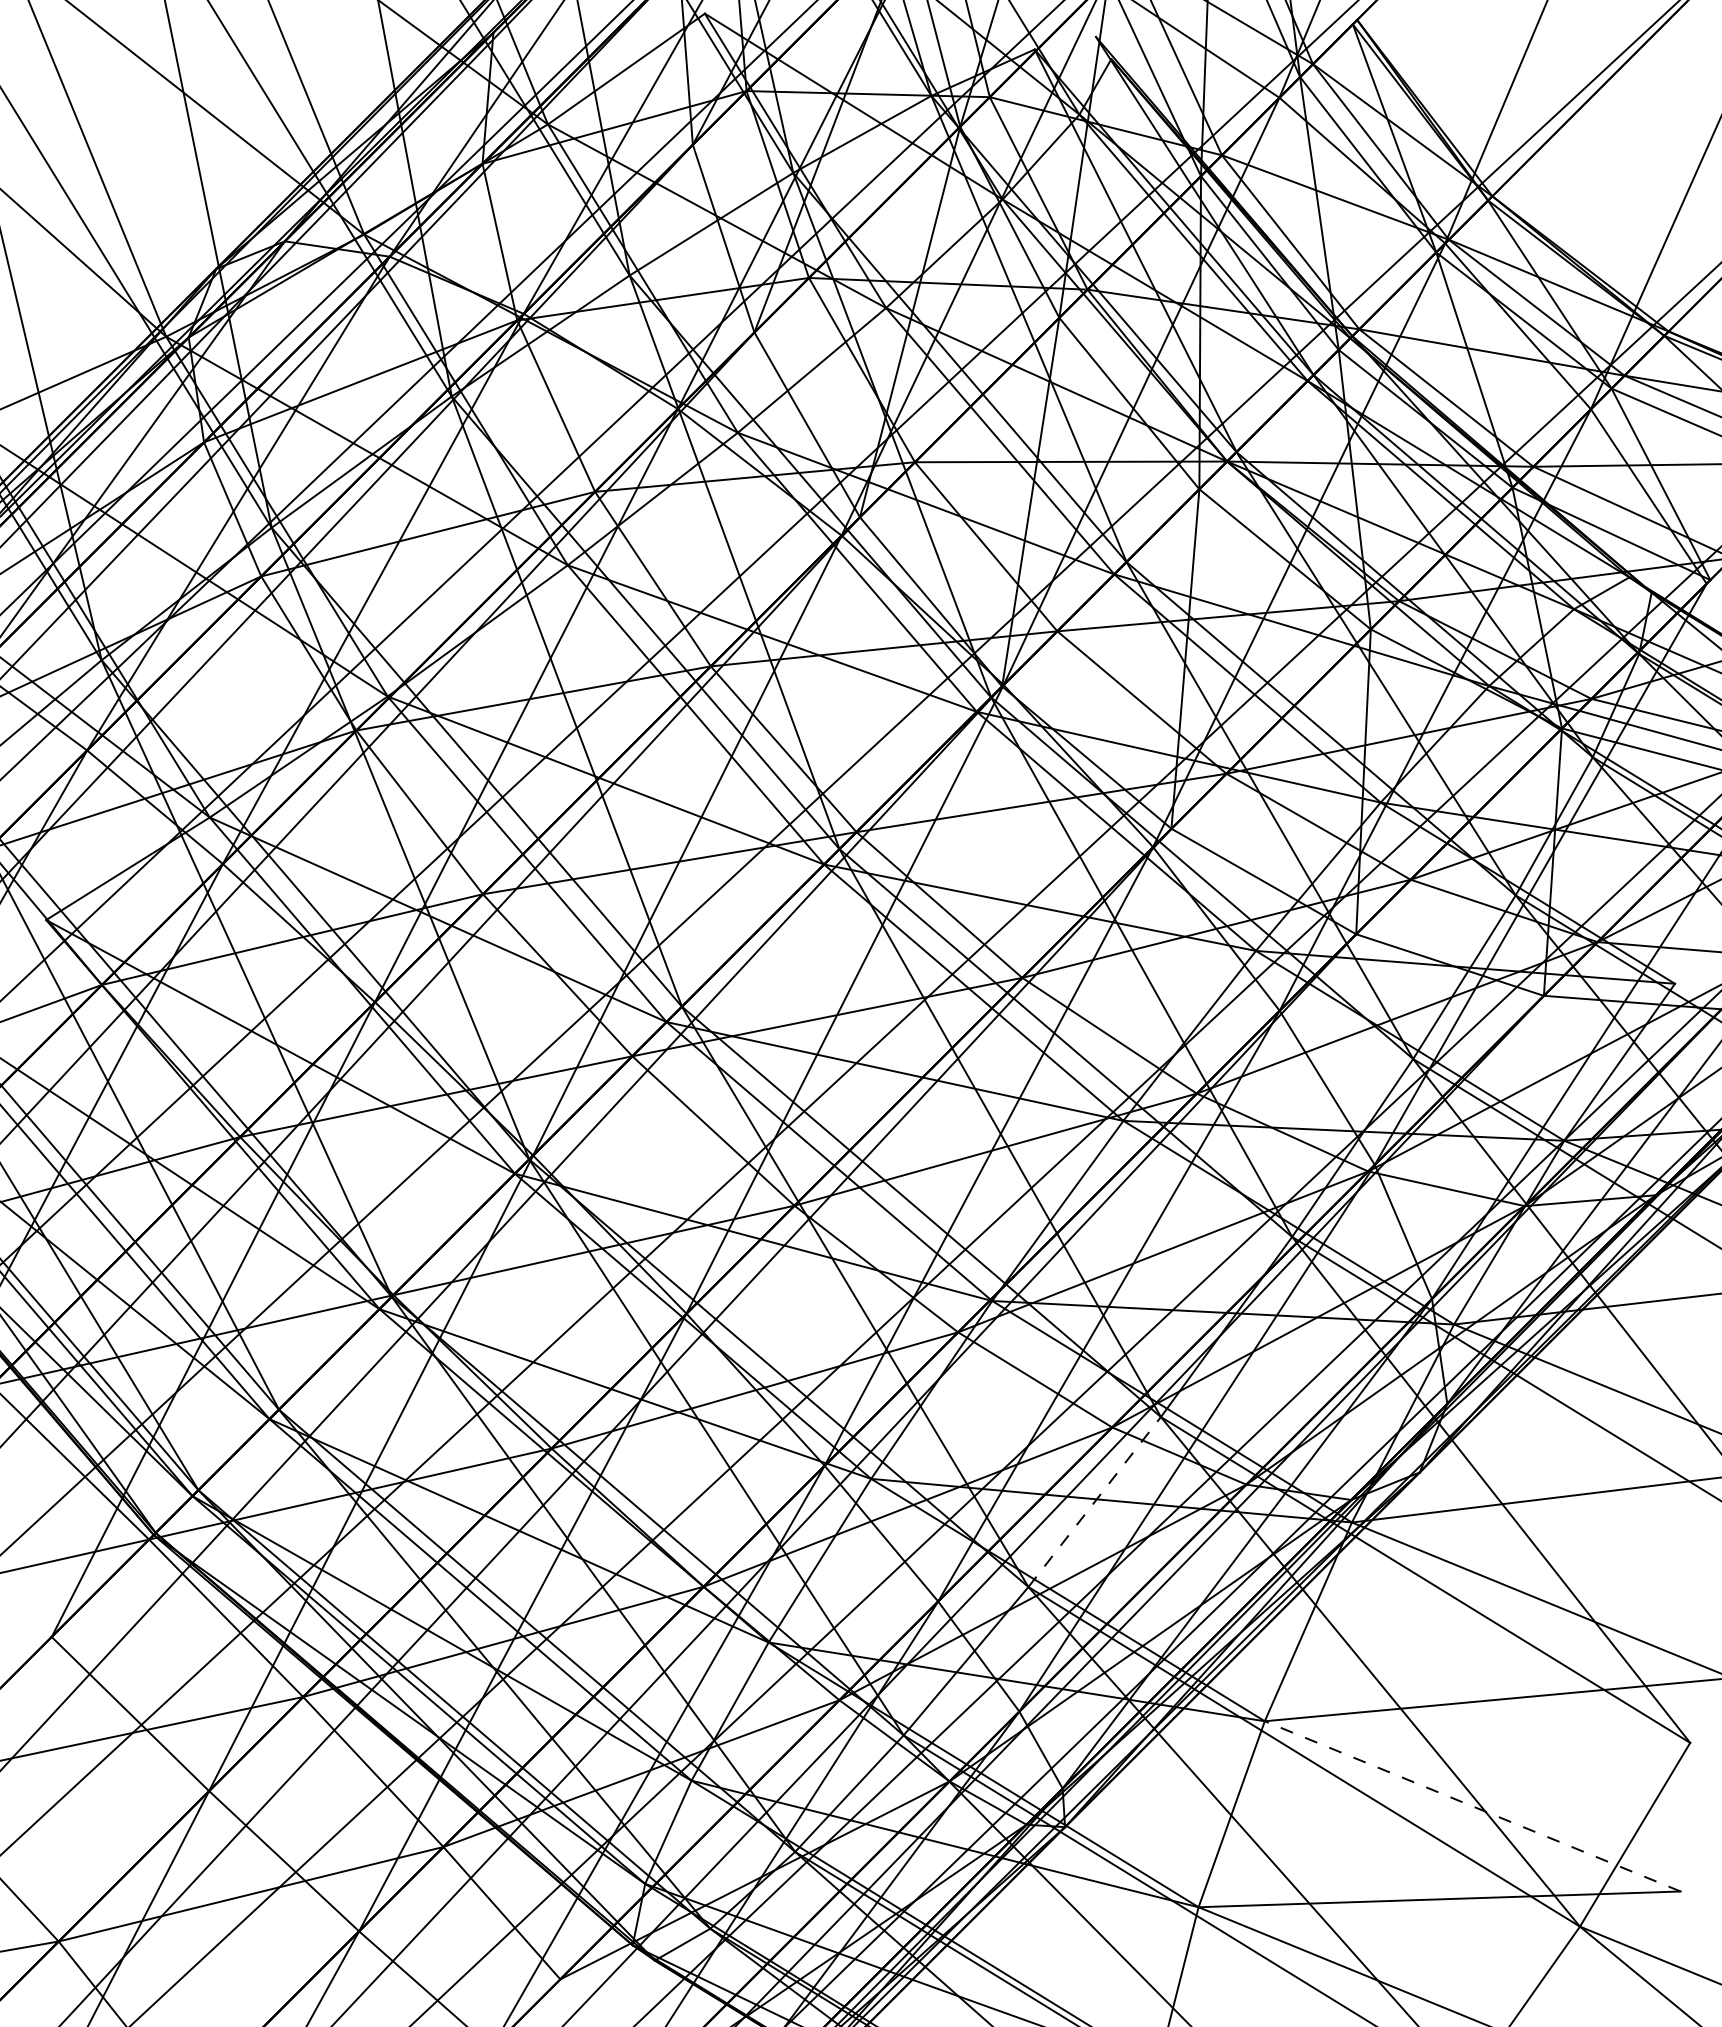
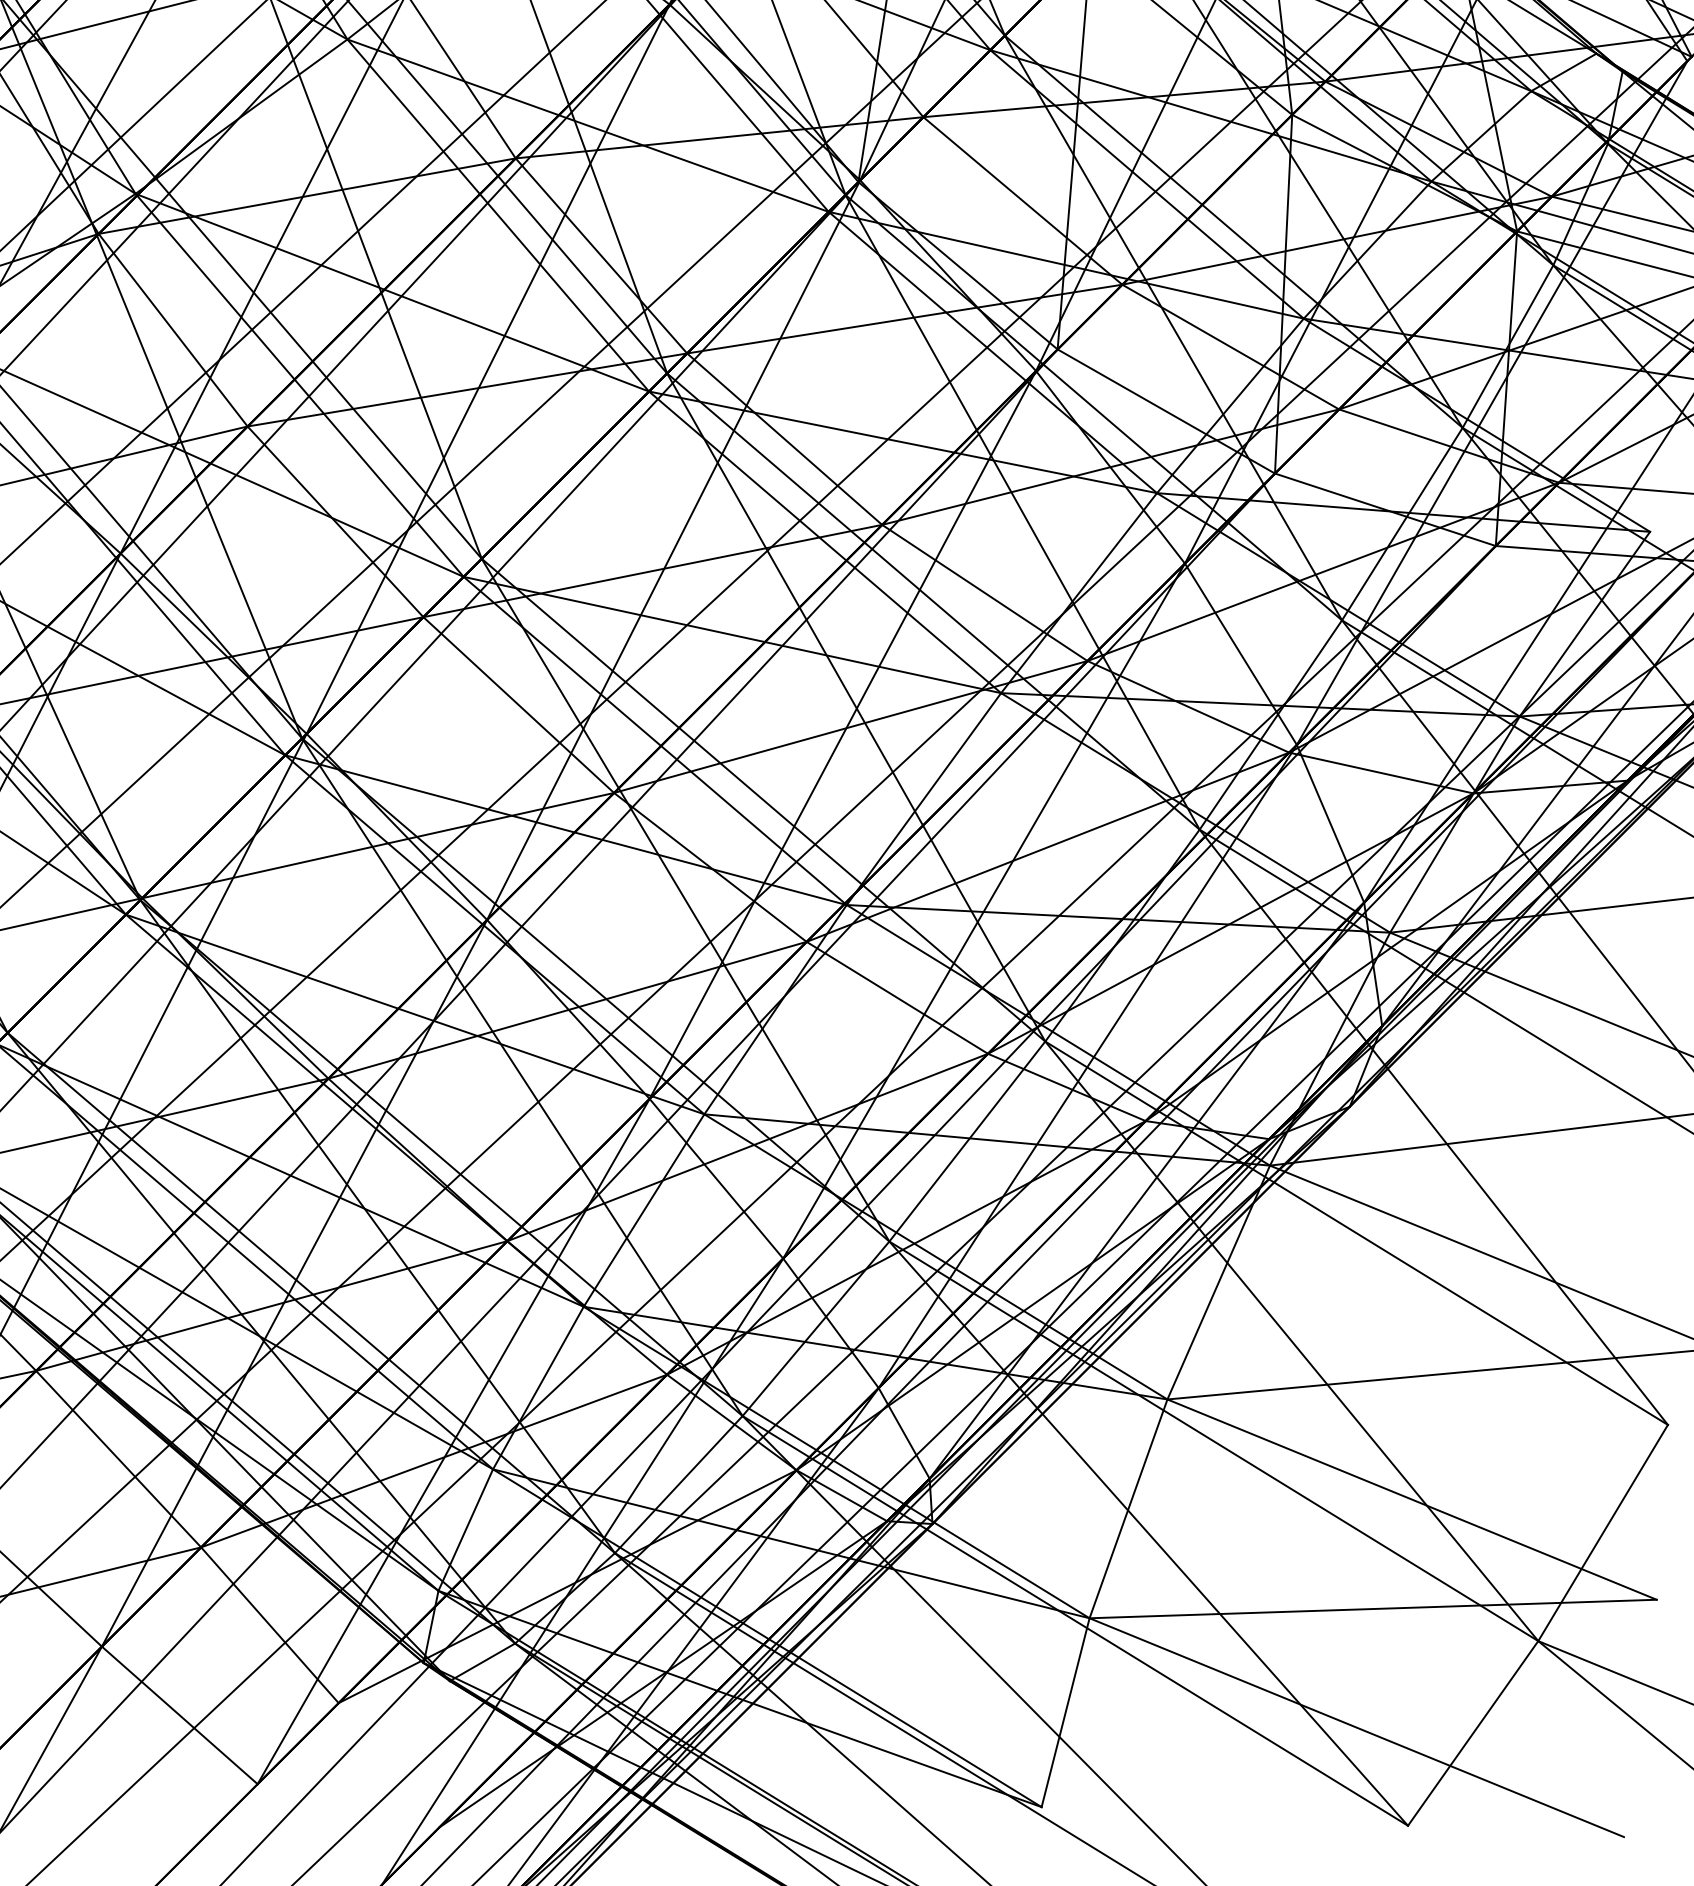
line: (1094, 1502) -> (967, 1142), dashed -> solid
line: (1472, 1806) -> (1411, 1499), dashed -> solid

